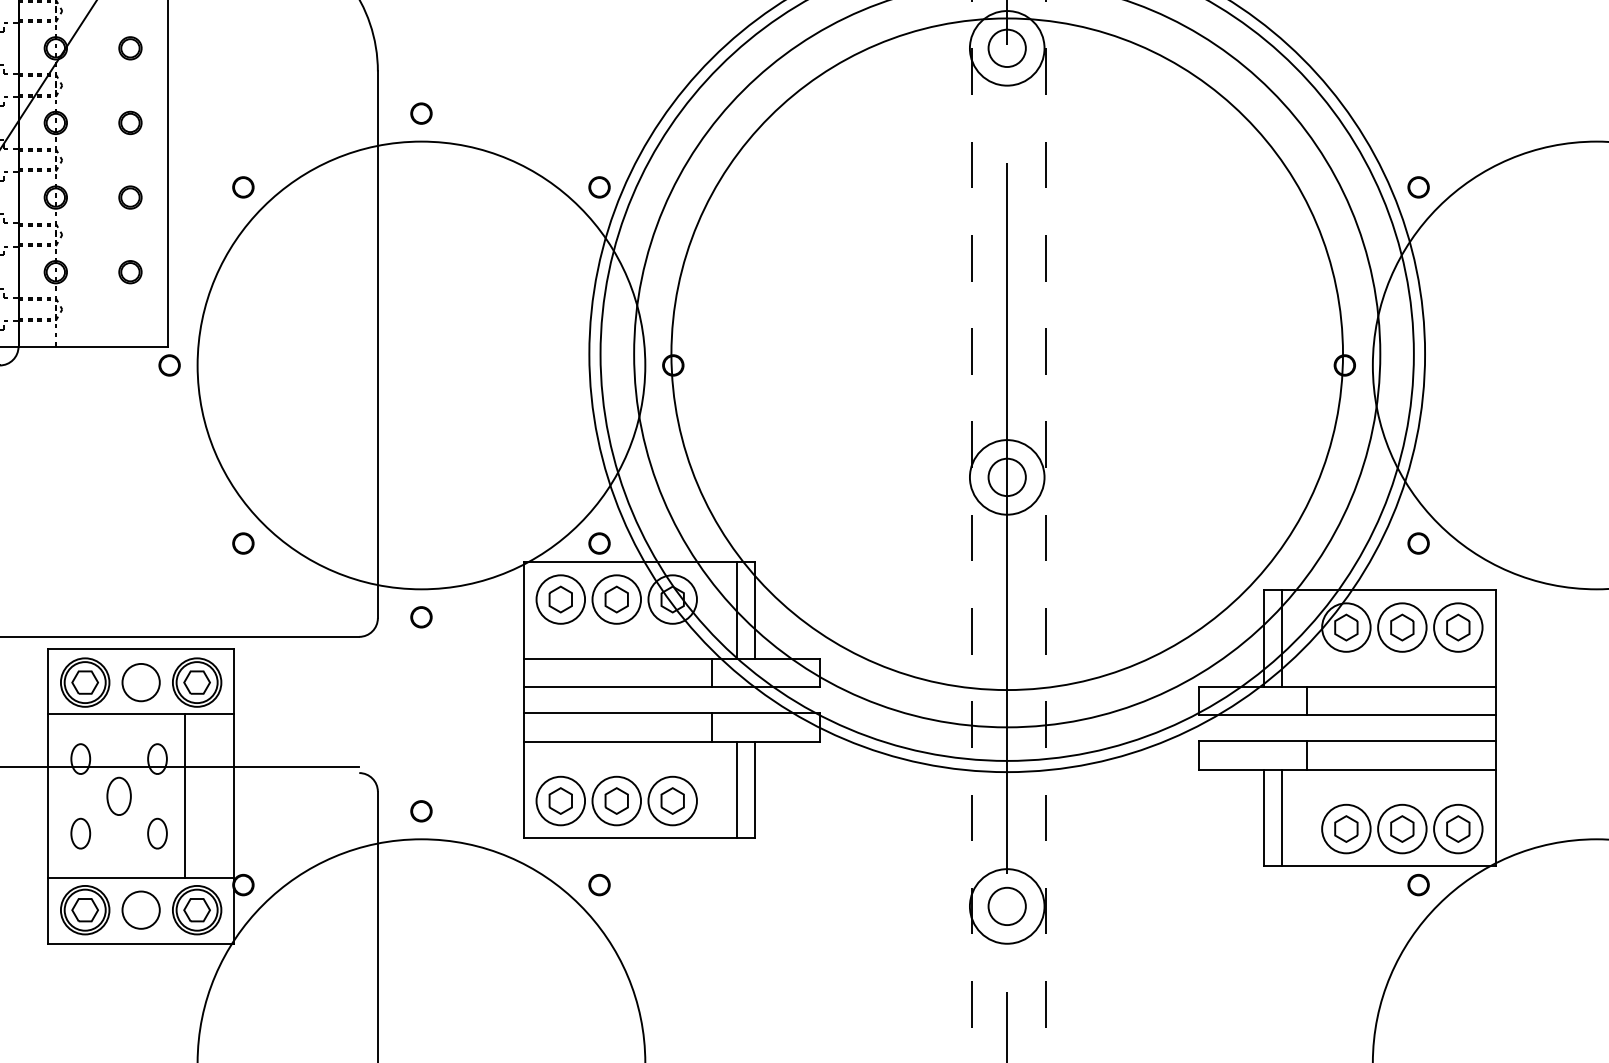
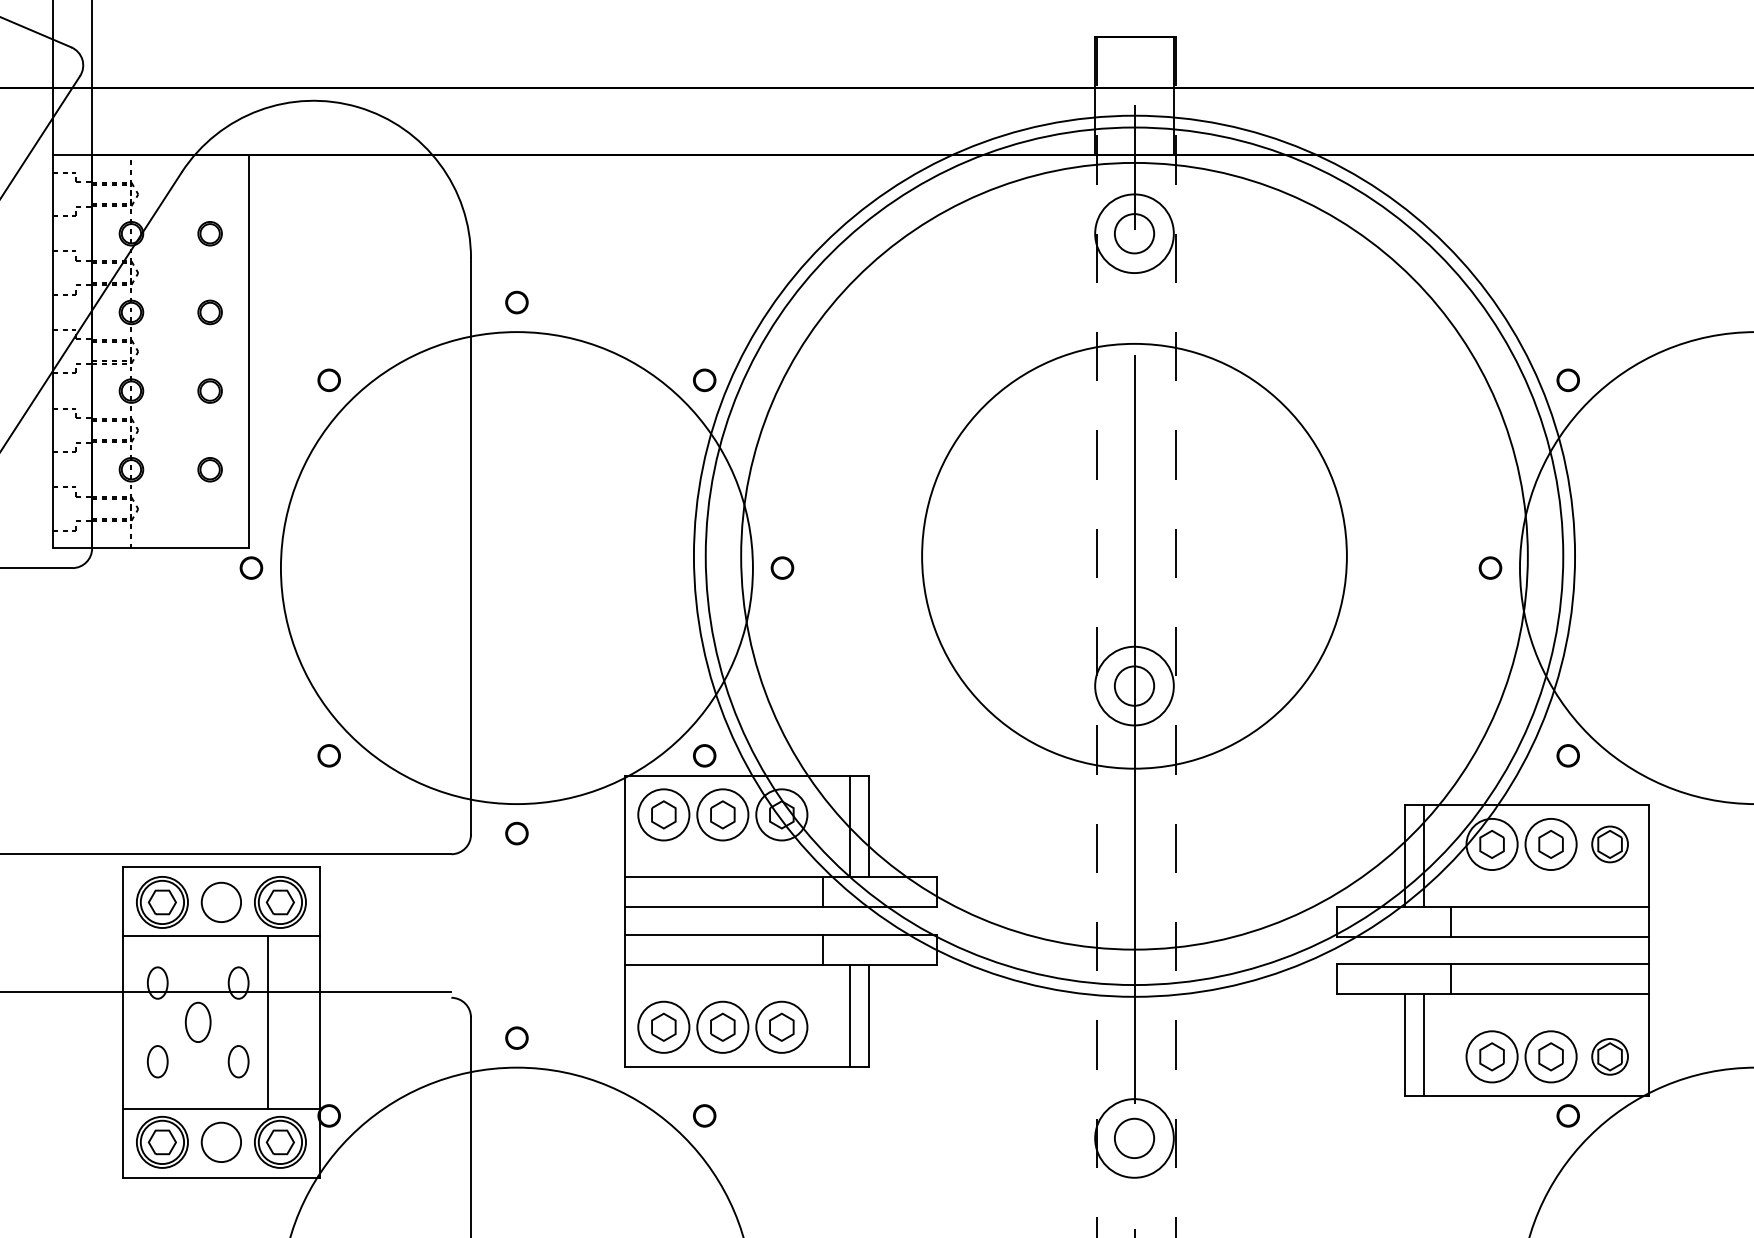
circle: (1007, 354) -> (1134, 556), size x0.6
circle: (1457, 627) -> (1609, 844), size x0.7
circle: (1457, 828) -> (1609, 1056), size x0.7

